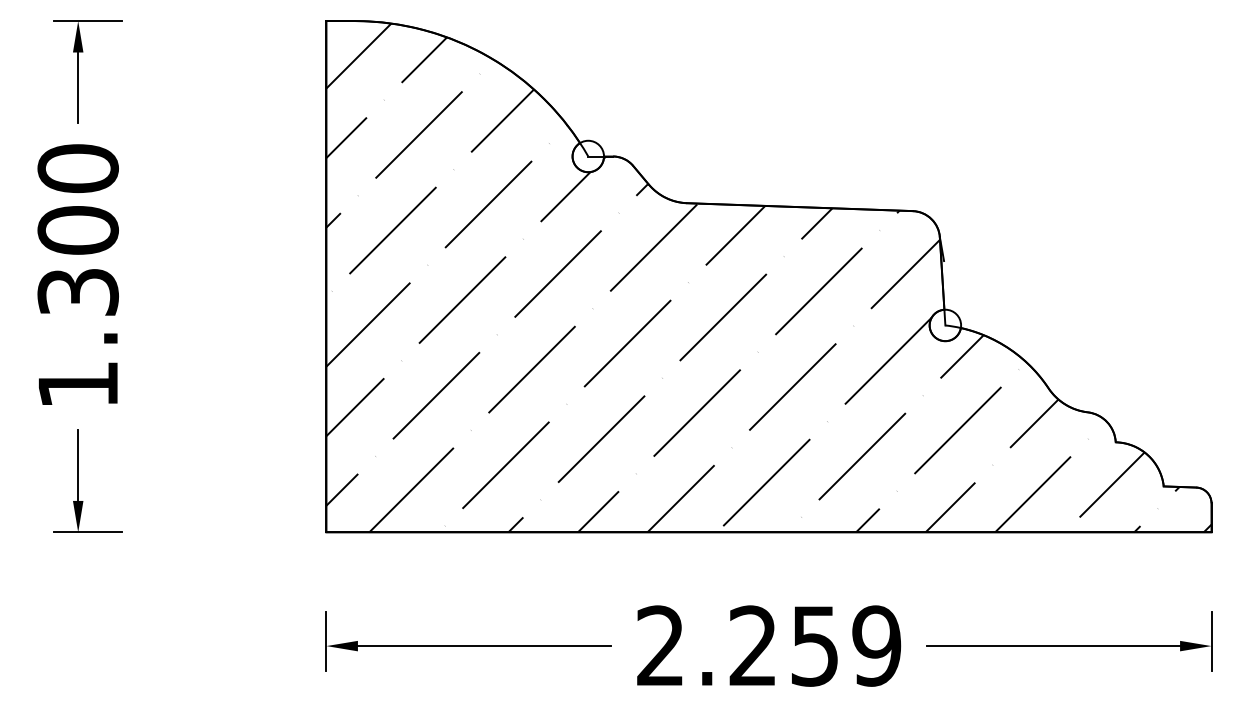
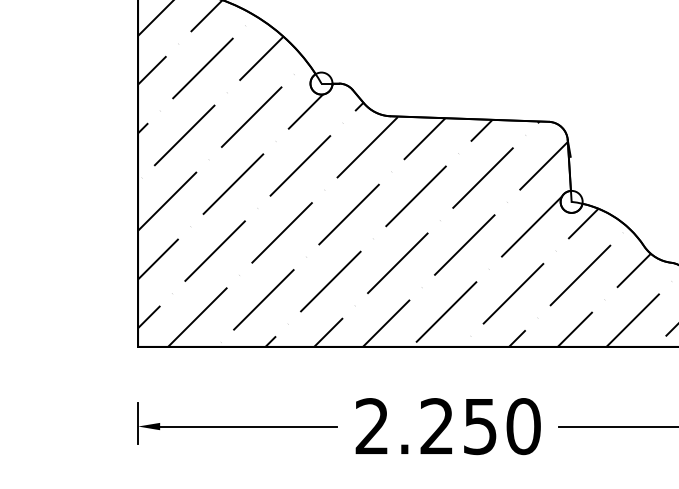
text: (876, 645) -> (523, 426), 2.259 -> 2.250

